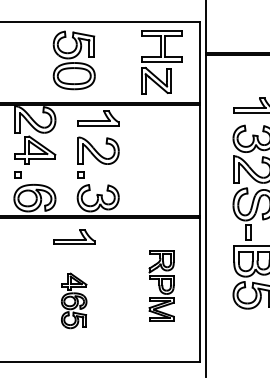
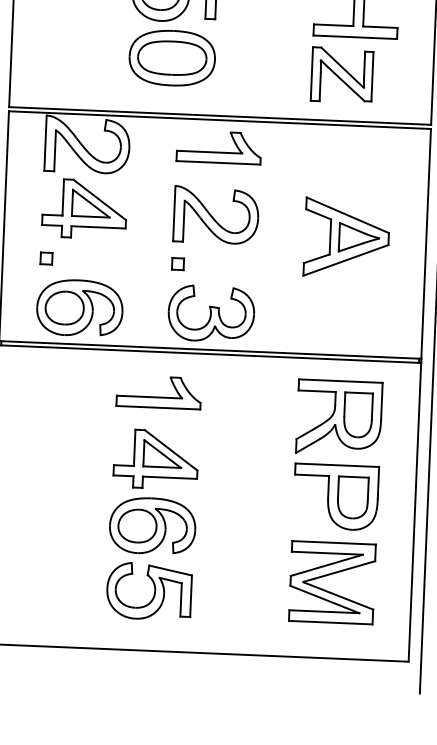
part: (161, 159) -> (346, 238), added
part: (161, 285) -> (335, 500), size x1.67
part: (73, 300) -> (151, 523), size x1.67

